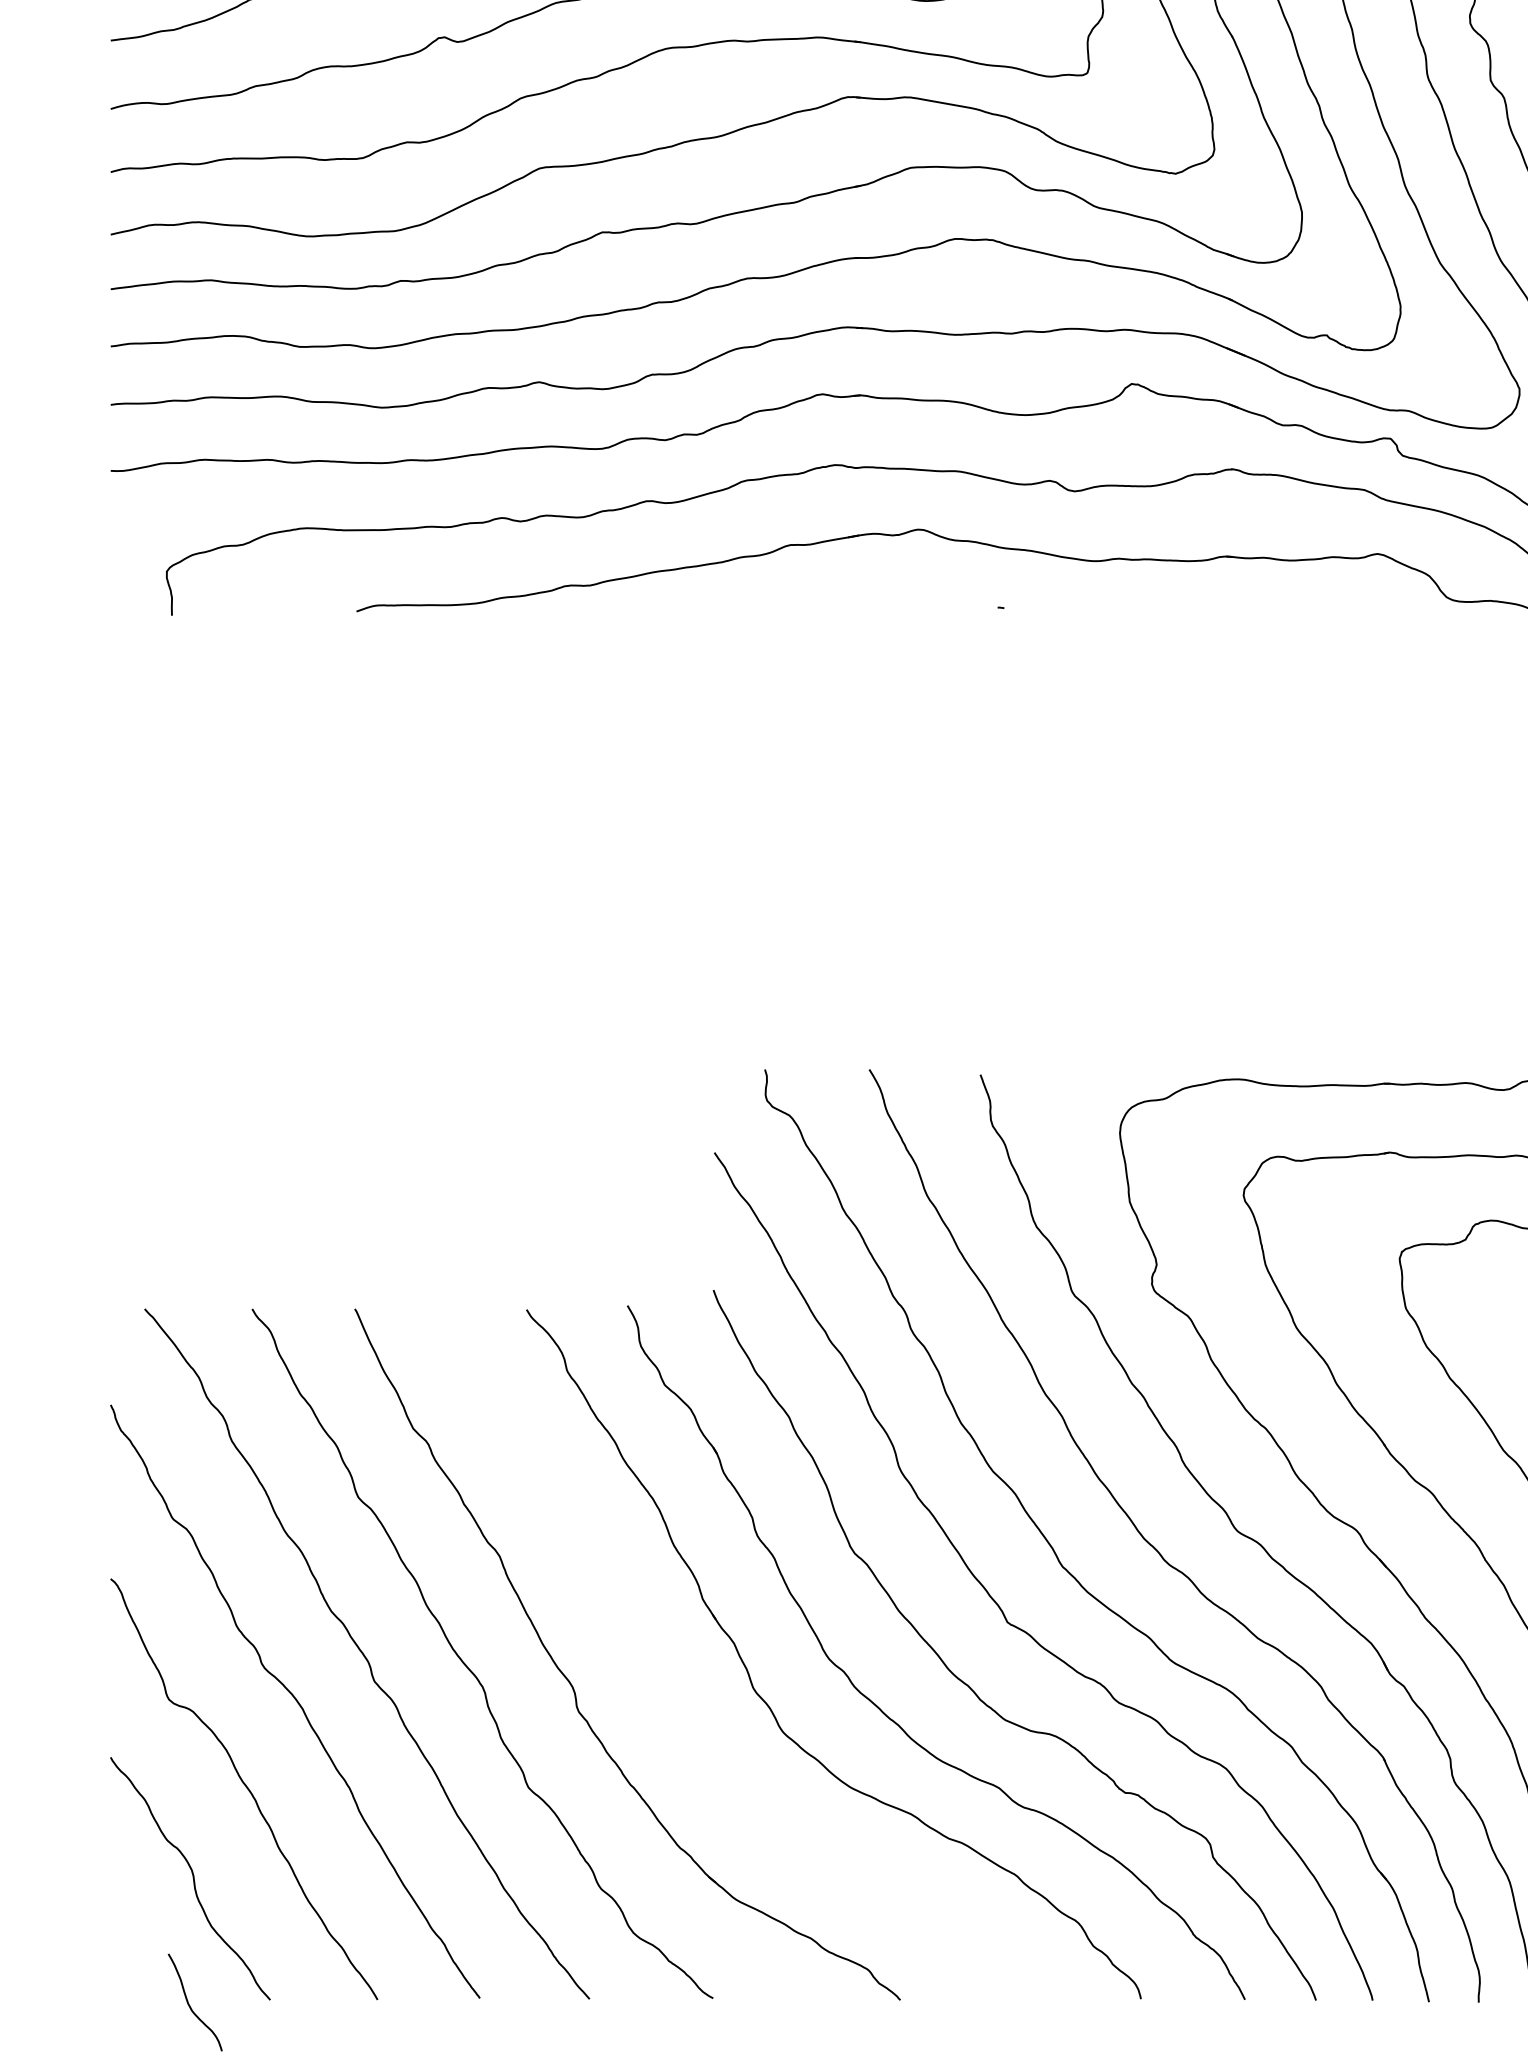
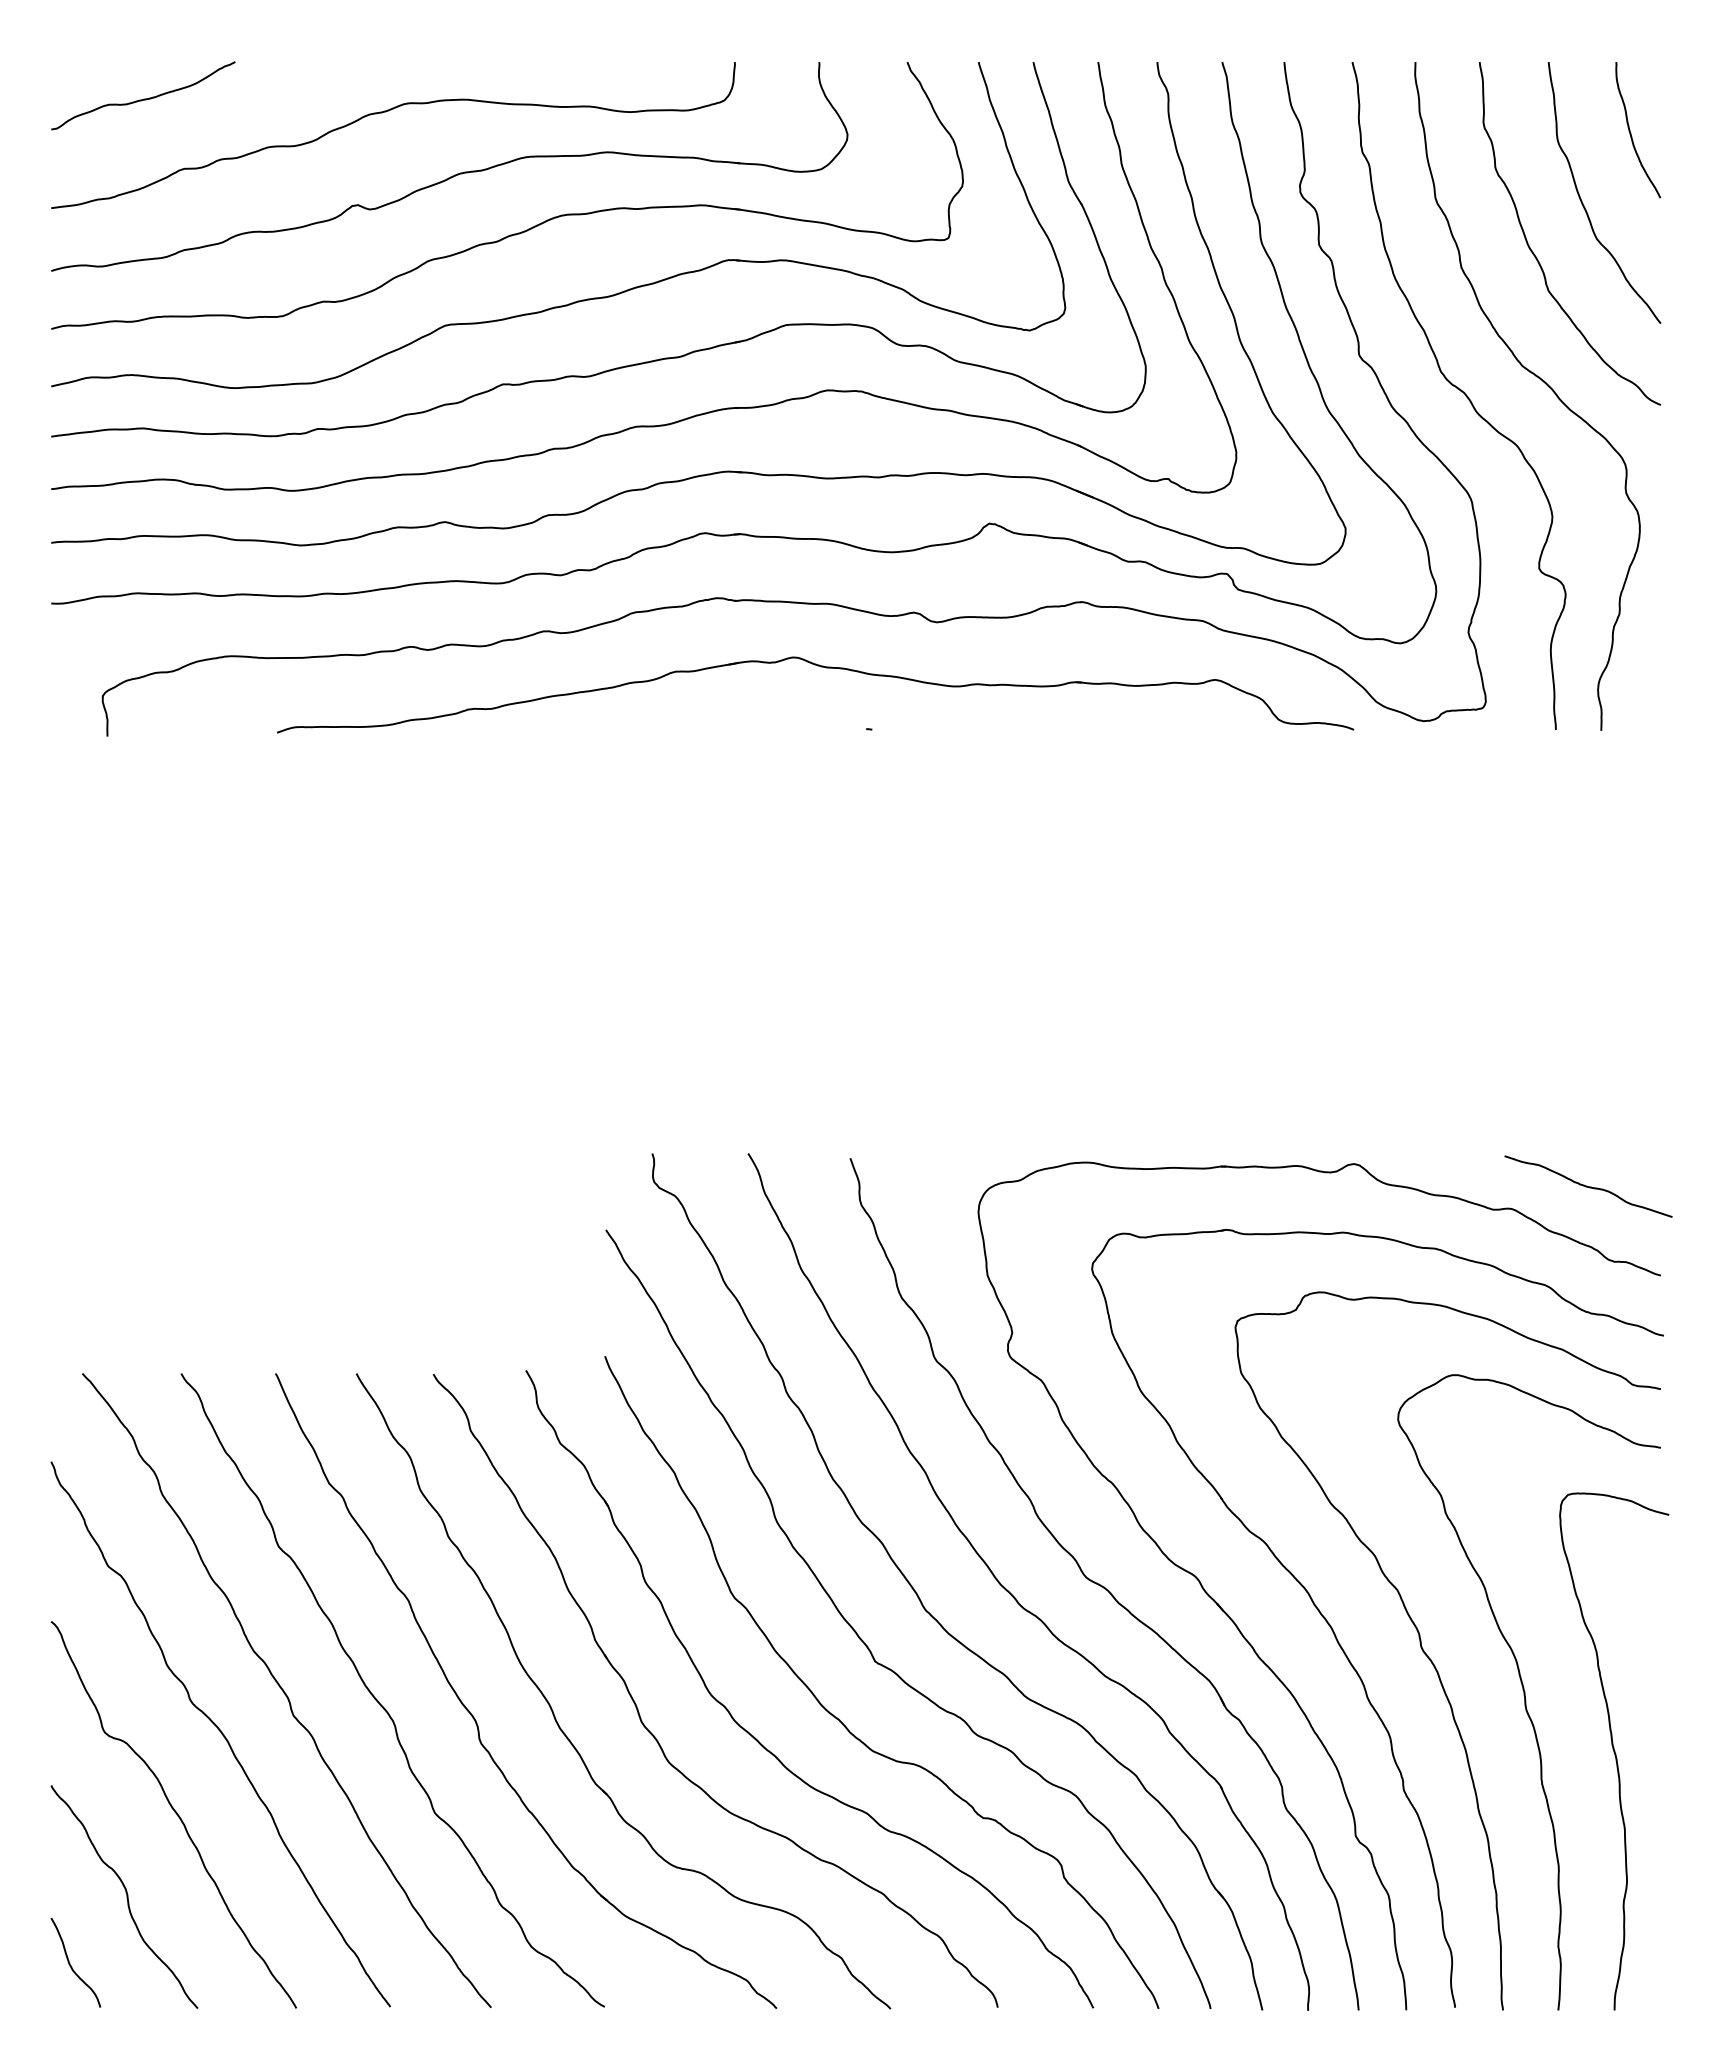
part: (670, 1700) -> (565, 1733), added
curve: (190, 2005) -> (71, 1965), moved

